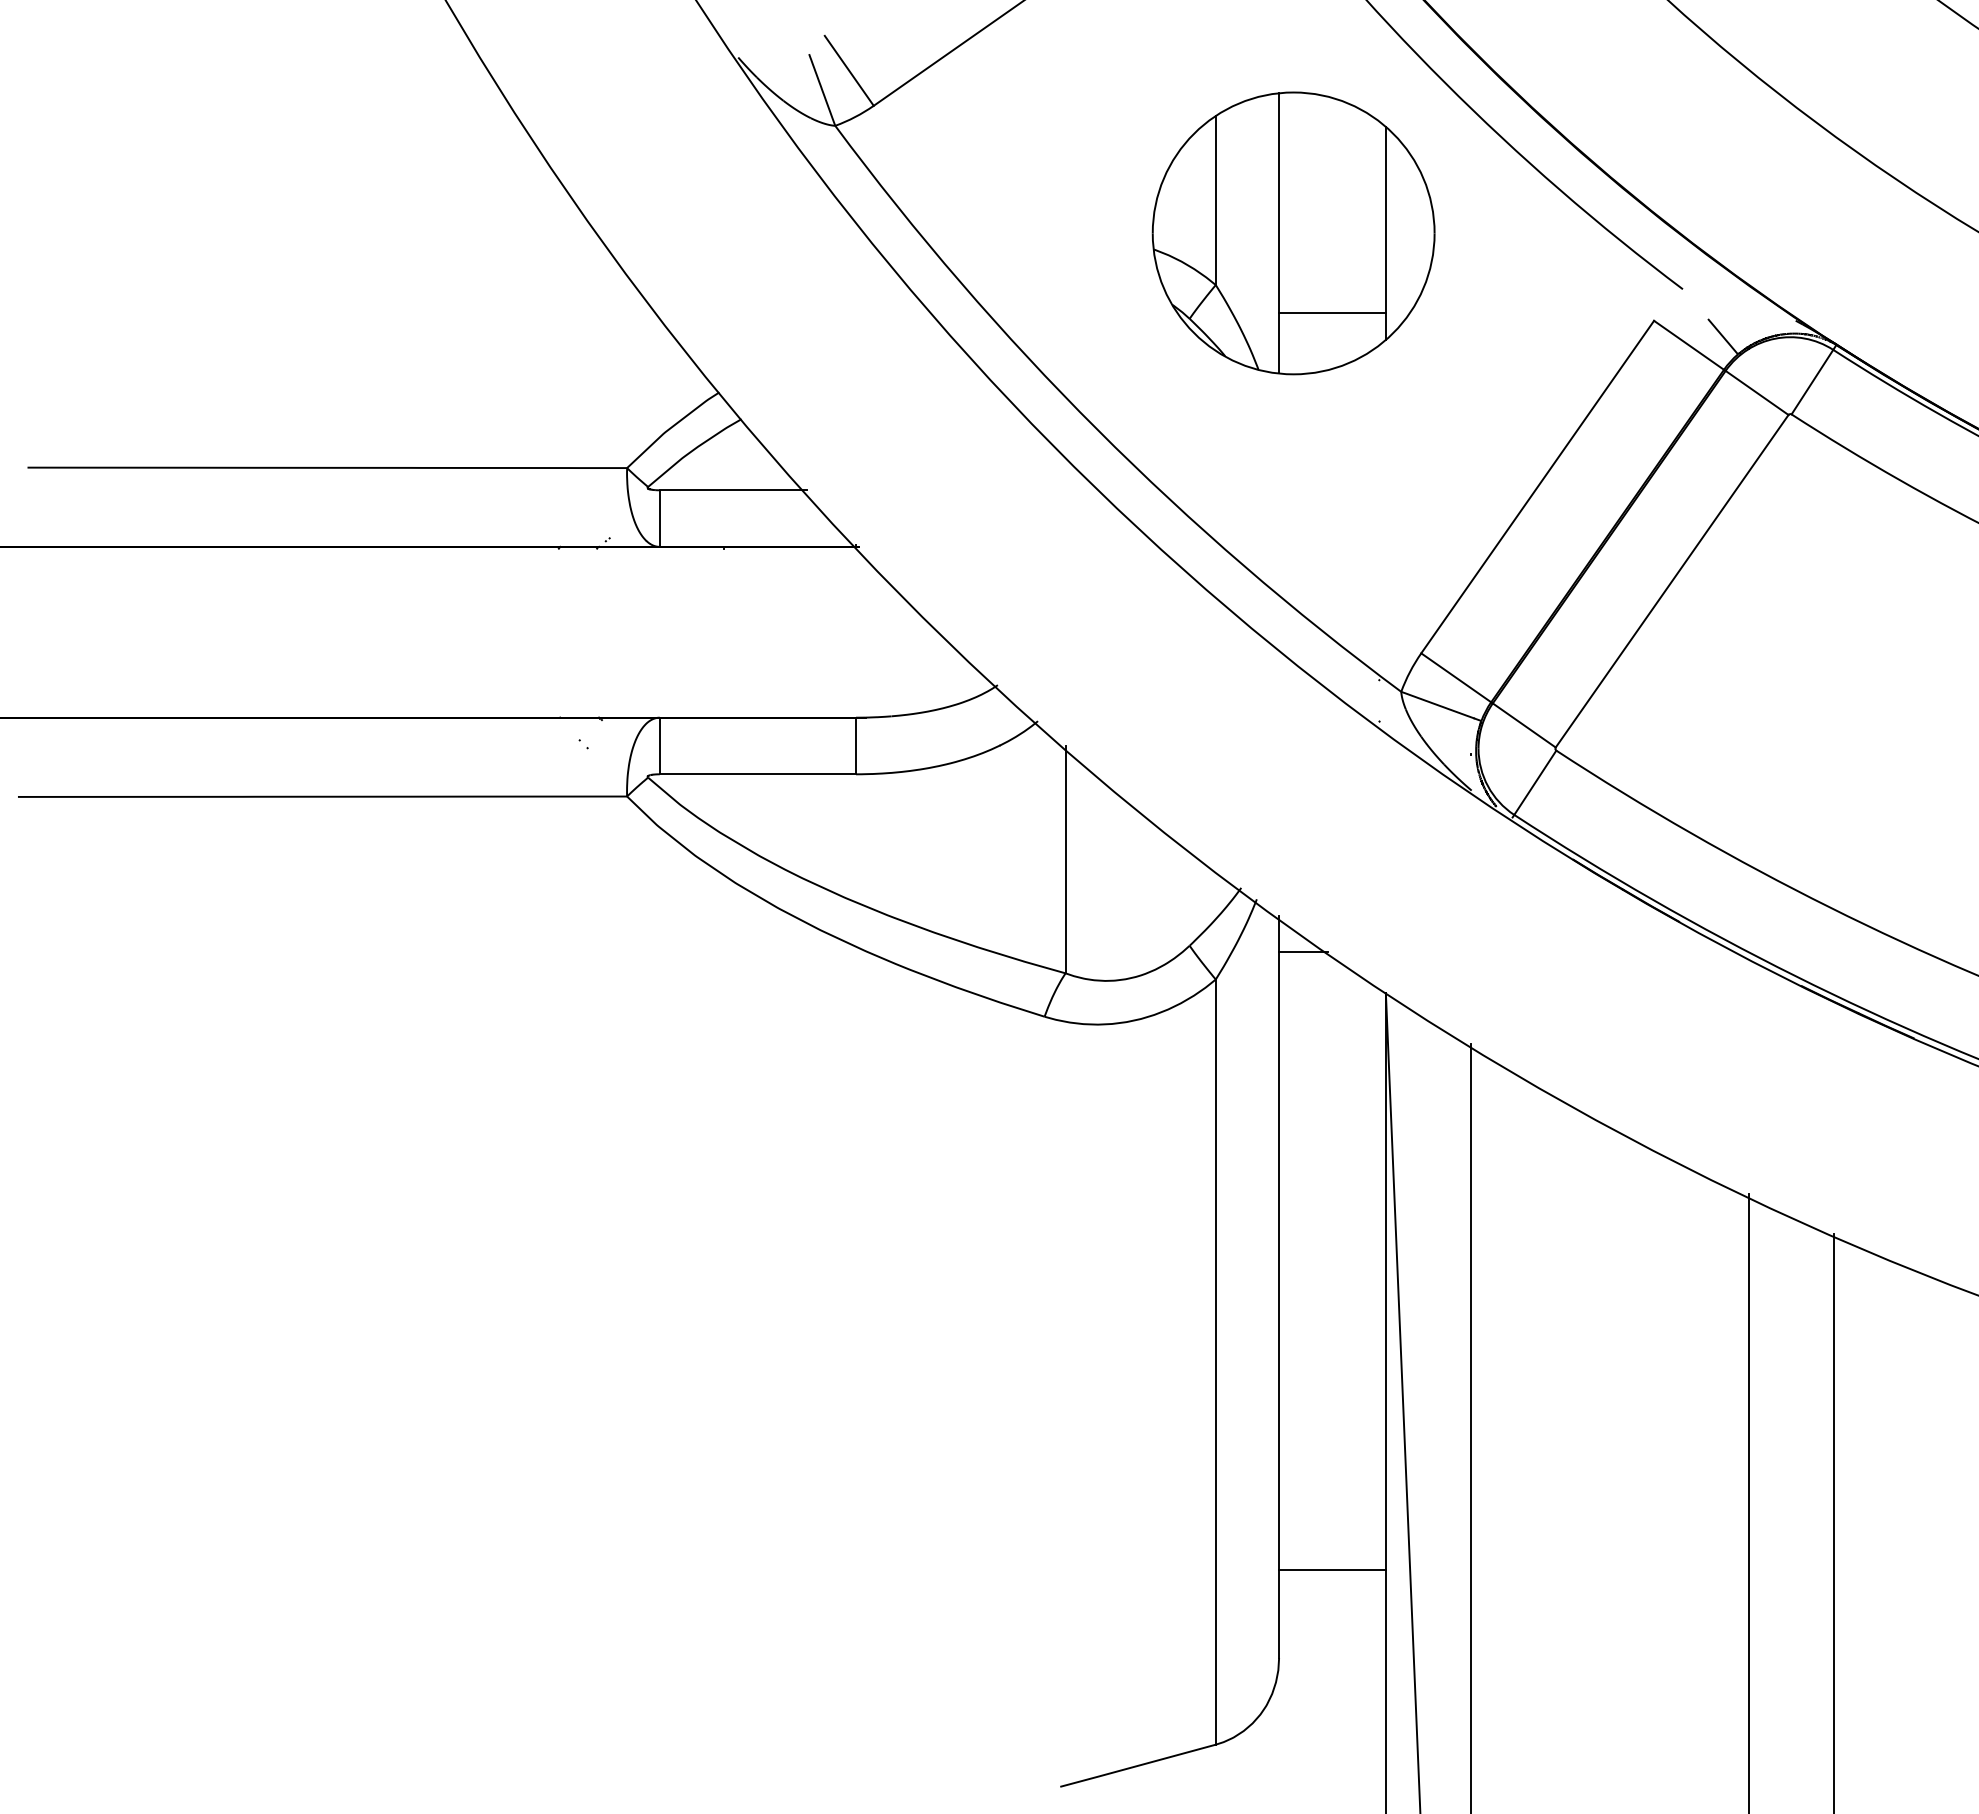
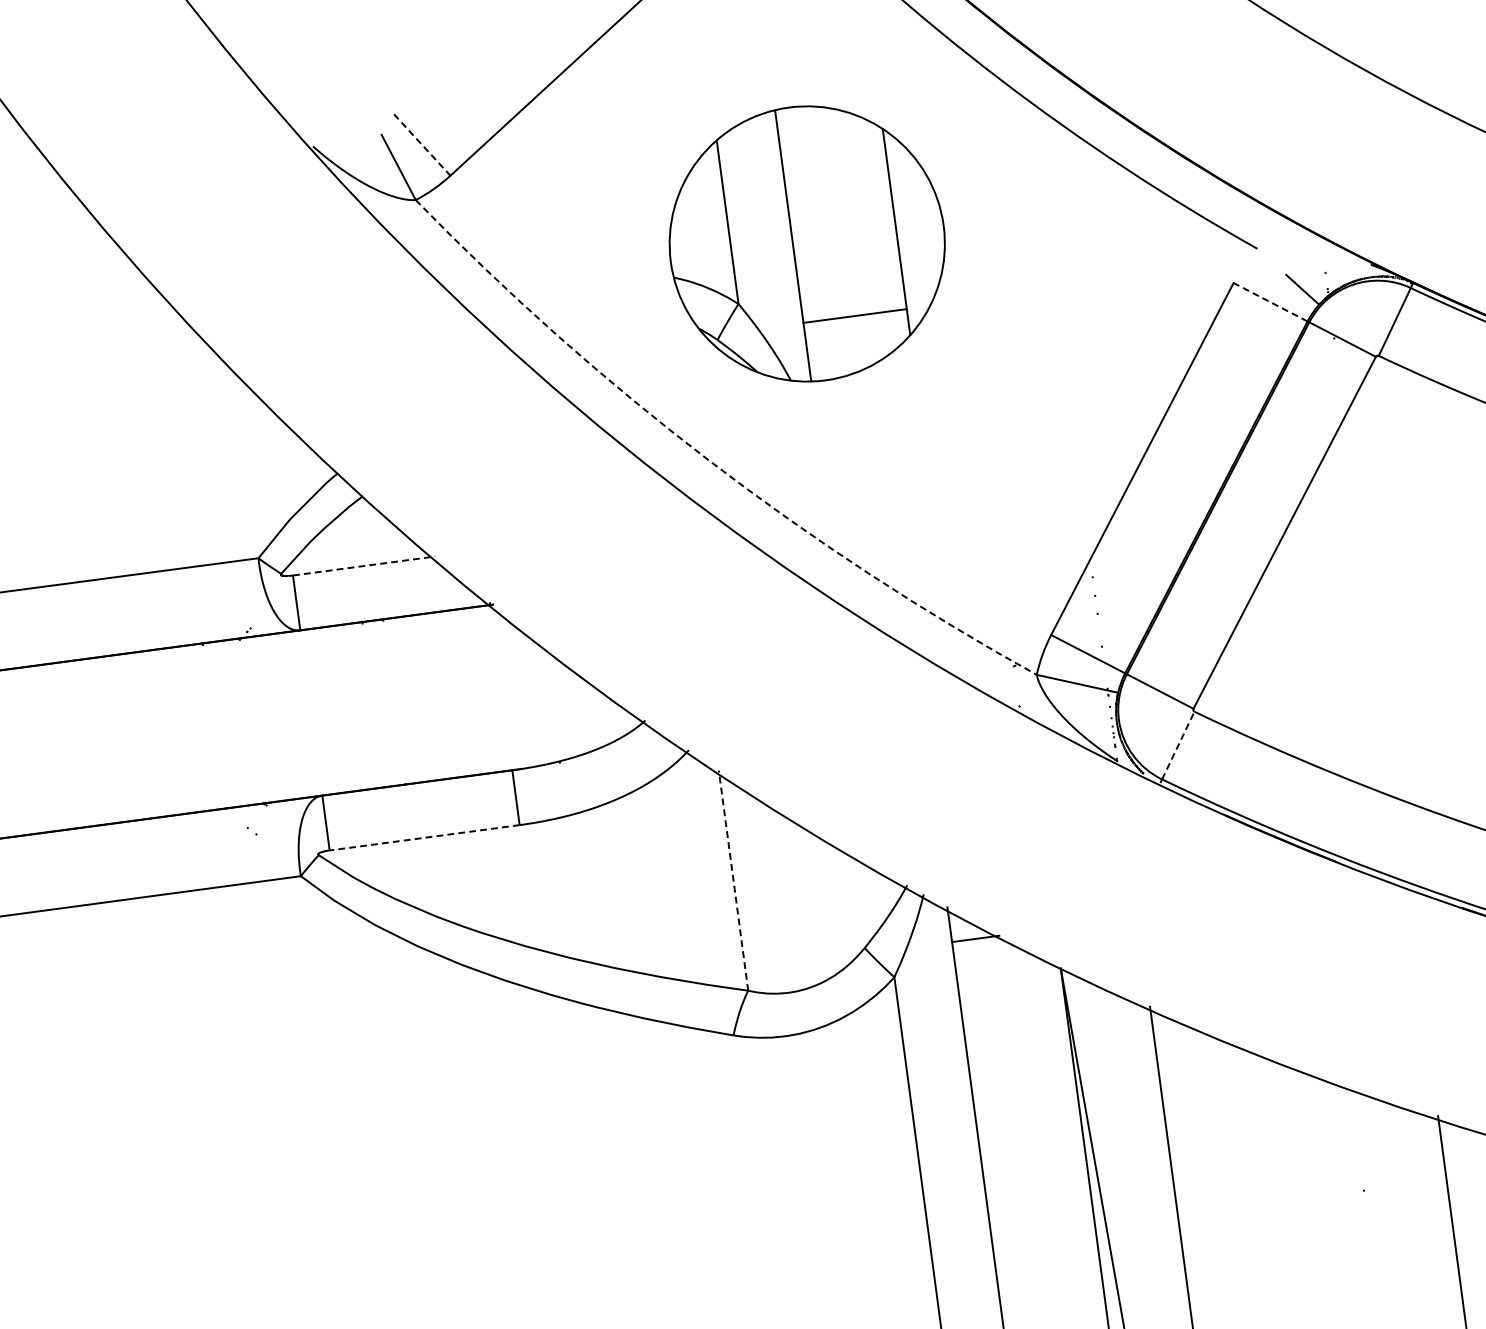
line: (849, 70) -> (422, 144), solid -> dashed
part: (1293, 233) -> (807, 244), moved
line: (1689, 345) -> (1271, 302), solid -> dashed
arc: (1097, 429) -> (708, 460), solid -> dashed
line: (733, 490) -> (364, 566), solid -> dashed
line: (757, 774) -> (424, 838), solid -> dashed
line: (1535, 782) -> (1178, 745), solid -> dashed
line: (1065, 859) -> (733, 880), solid -> dashed

